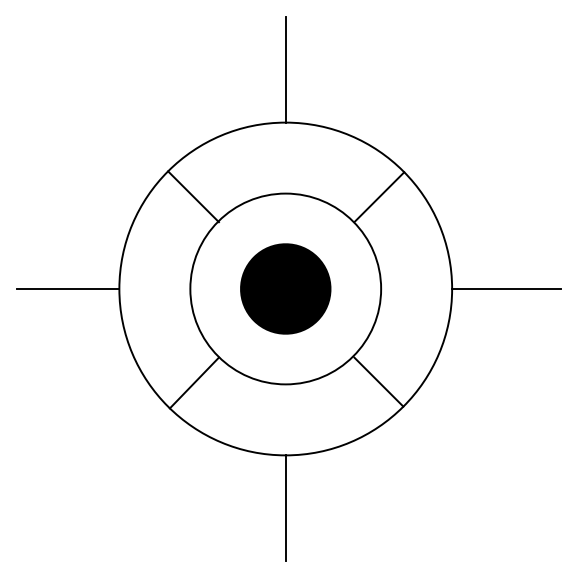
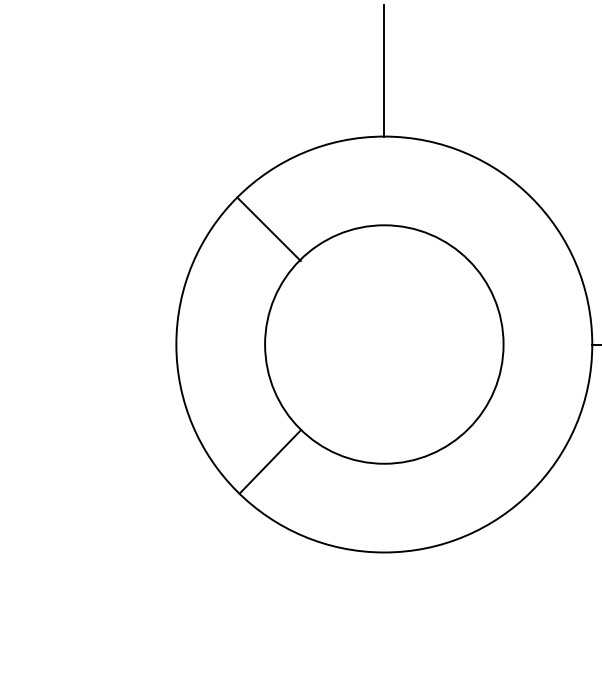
line: (379, 197) -> (501, 230), removed
line: (68, 288) -> (112, 343), removed
fill: (285, 288) -> (384, 343), removed
line: (378, 381) -> (500, 460), removed
line: (285, 507) -> (384, 617), removed

